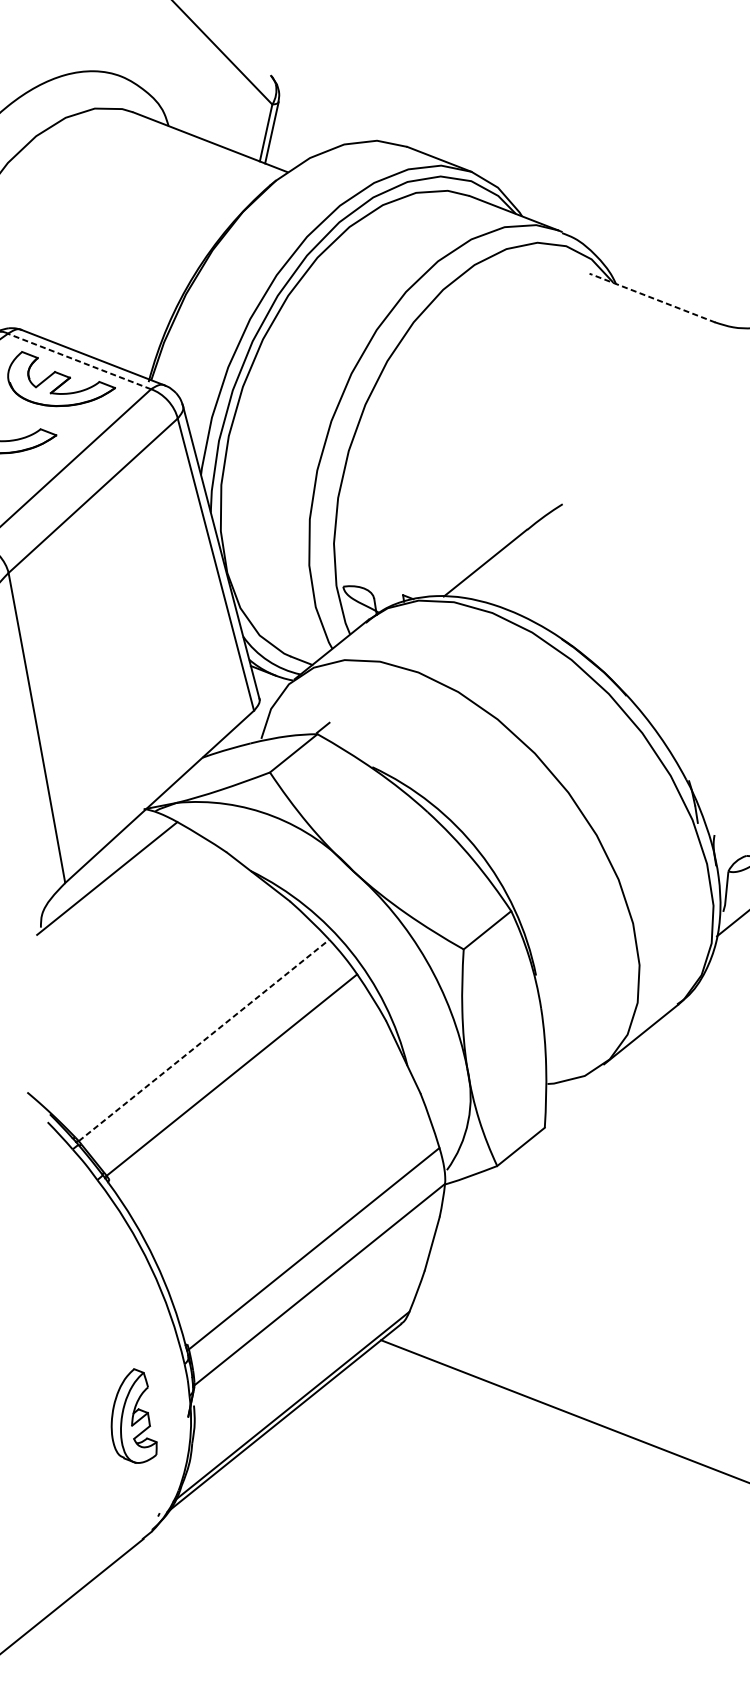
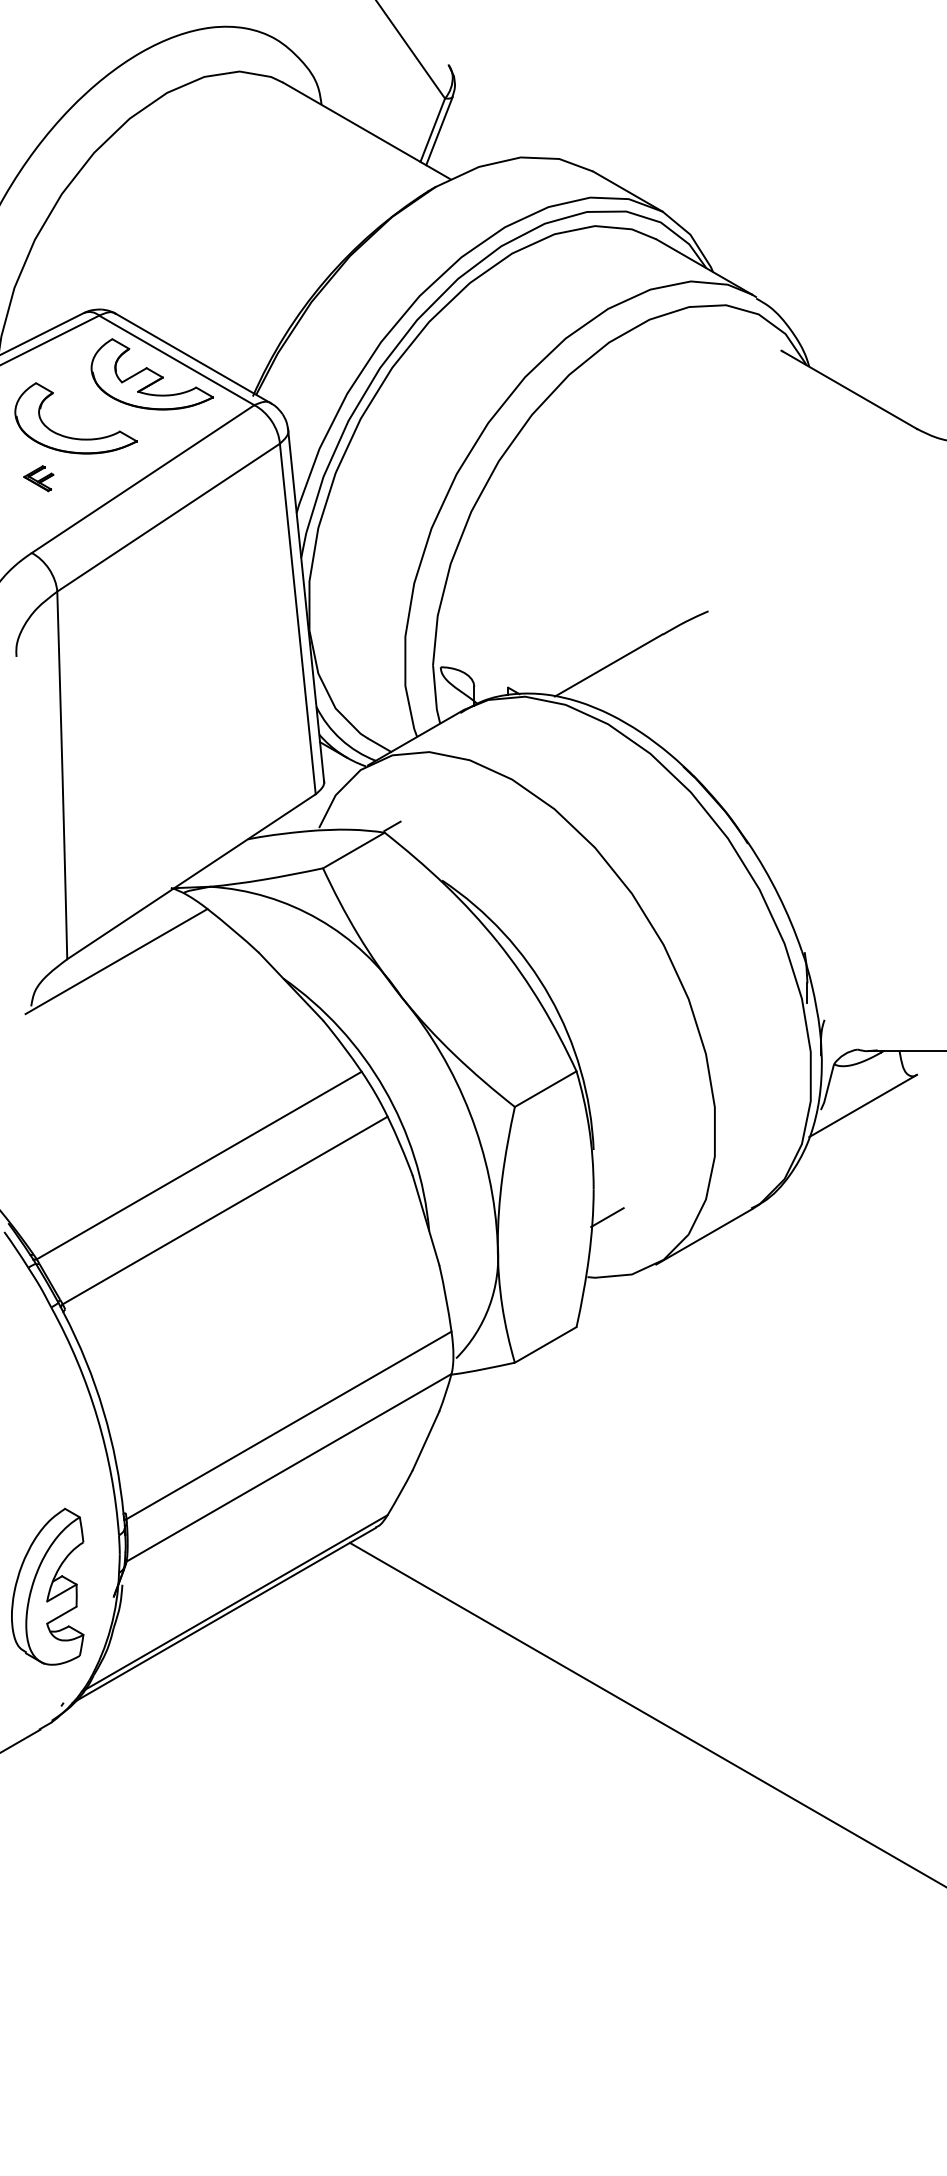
line: (653, 298) -> (849, 390), dashed -> solid
line: (79, 361) -> (176, 360), dashed -> solid
line: (556, 1030) -> (607, 1217), added
line: (204, 1040) -> (199, 1165), dashed -> solid
part: (130, 1416) -> (47, 1586), size x1.43

